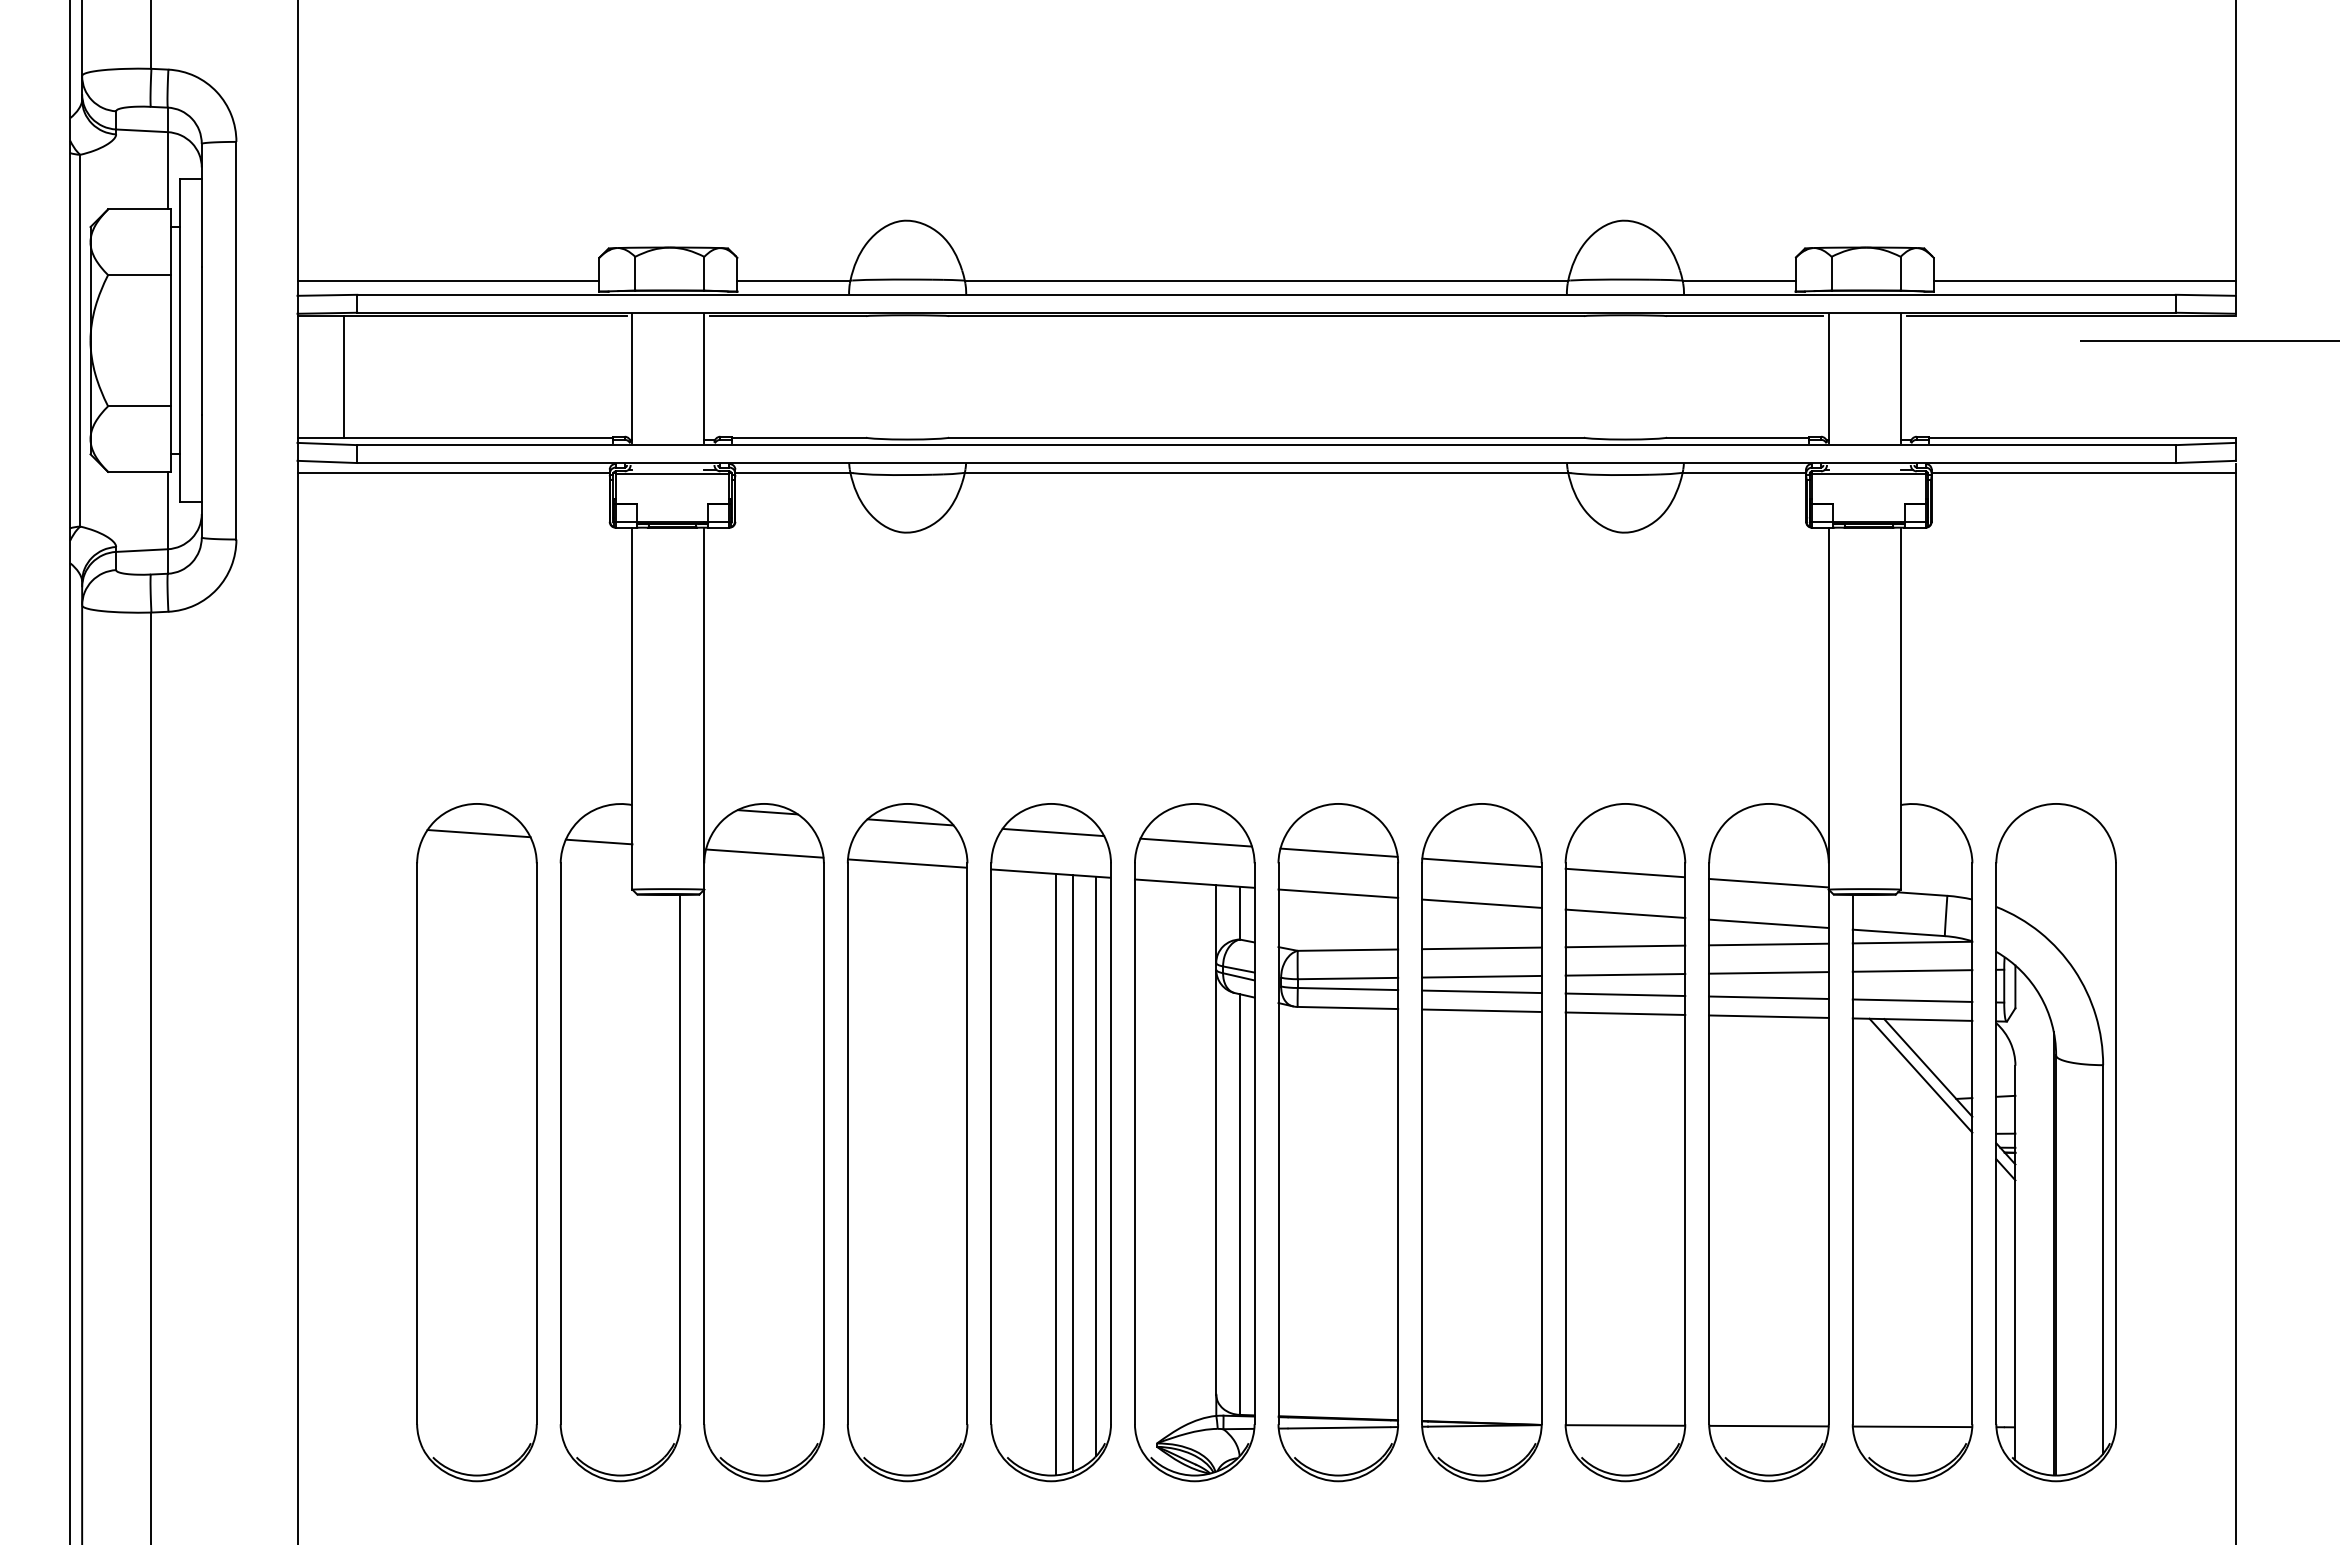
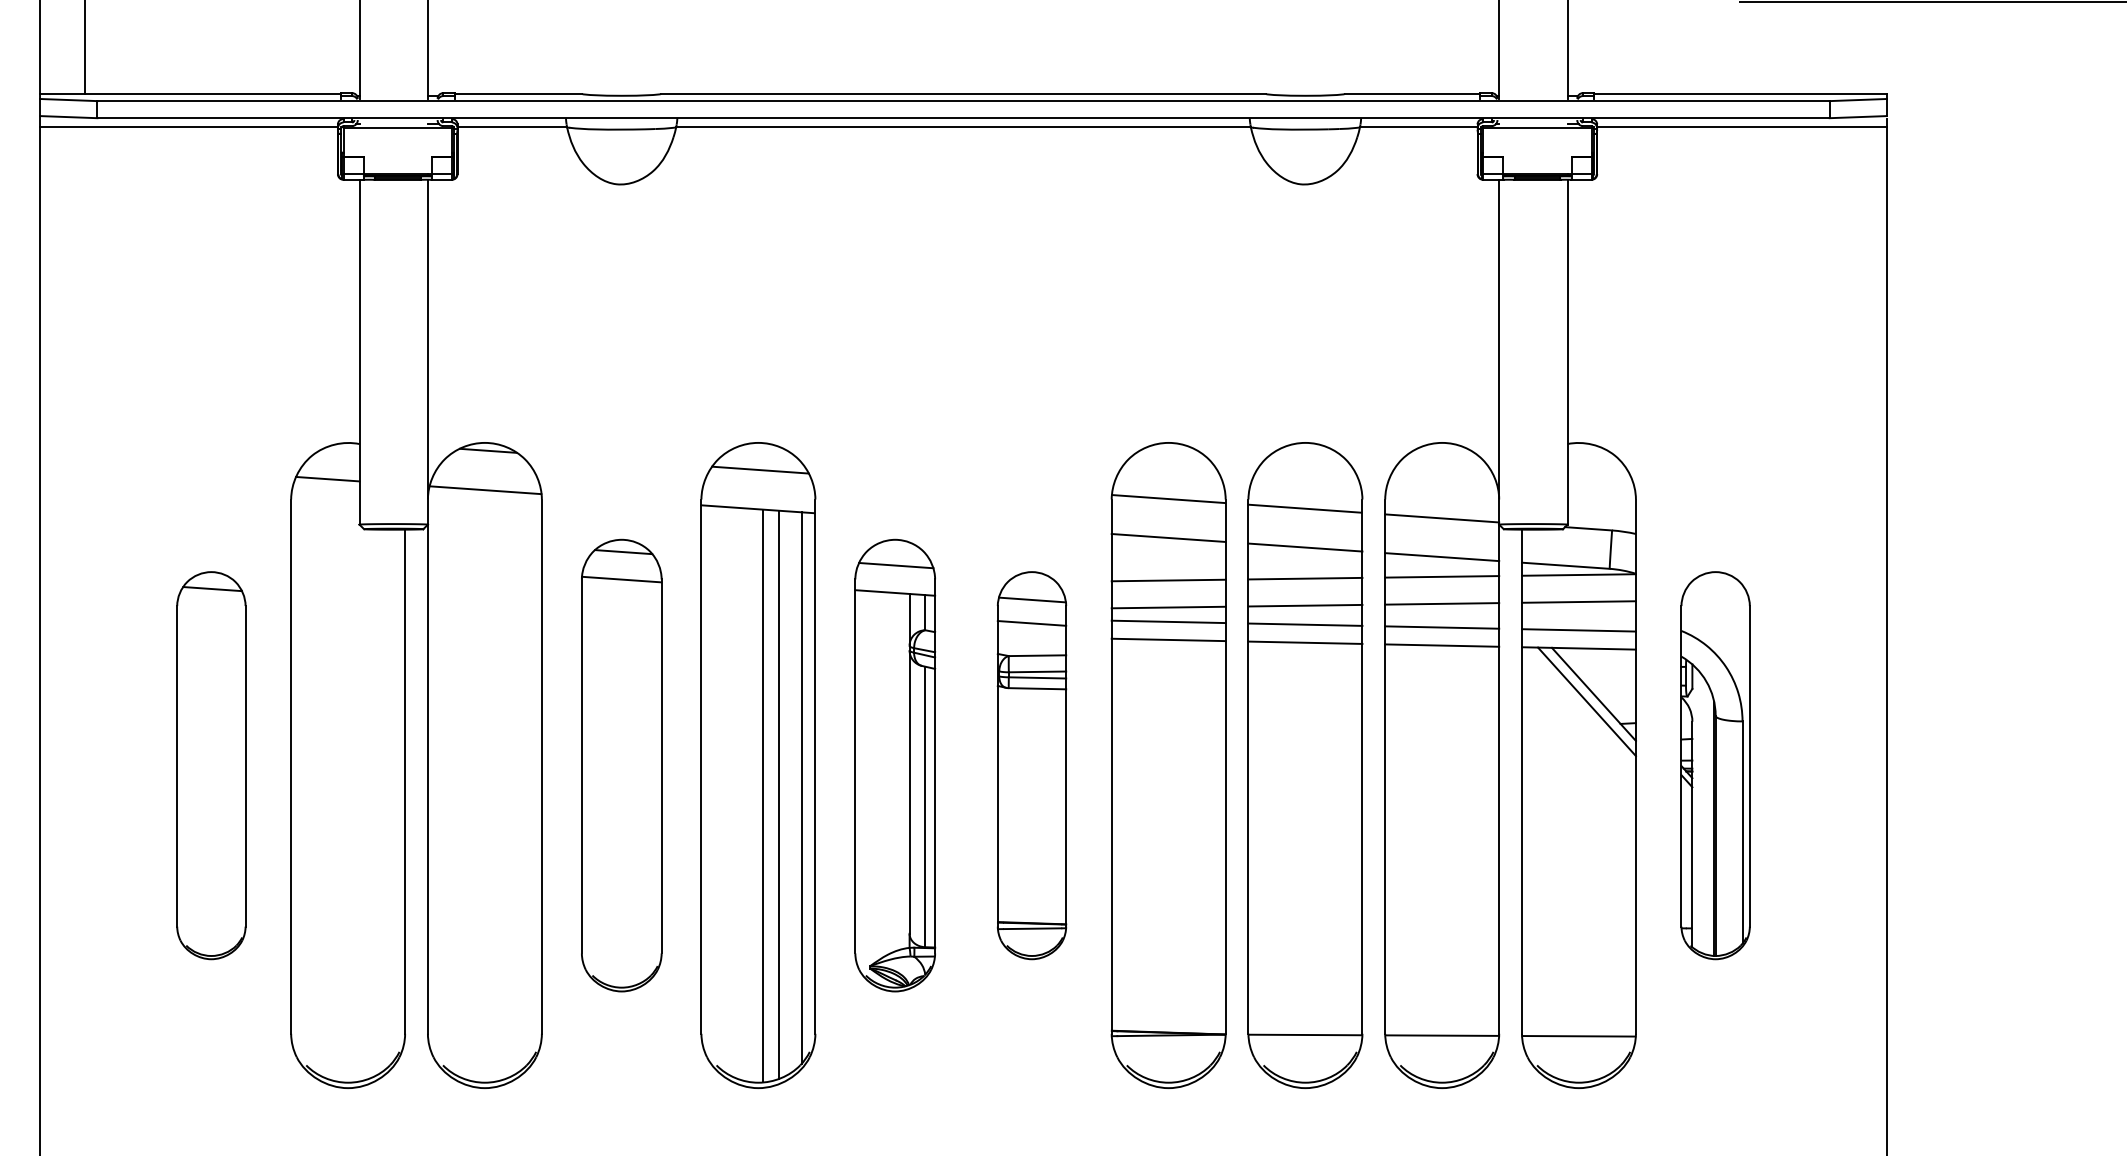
part: (476, 1142) -> (210, 765), size x0.6
part: (907, 1142) -> (621, 765), size x0.7
part: (1194, 1142) -> (894, 765), size x0.7
part: (1338, 1142) -> (1032, 765), size x0.6
part: (2055, 1142) -> (1715, 765), size x0.6

